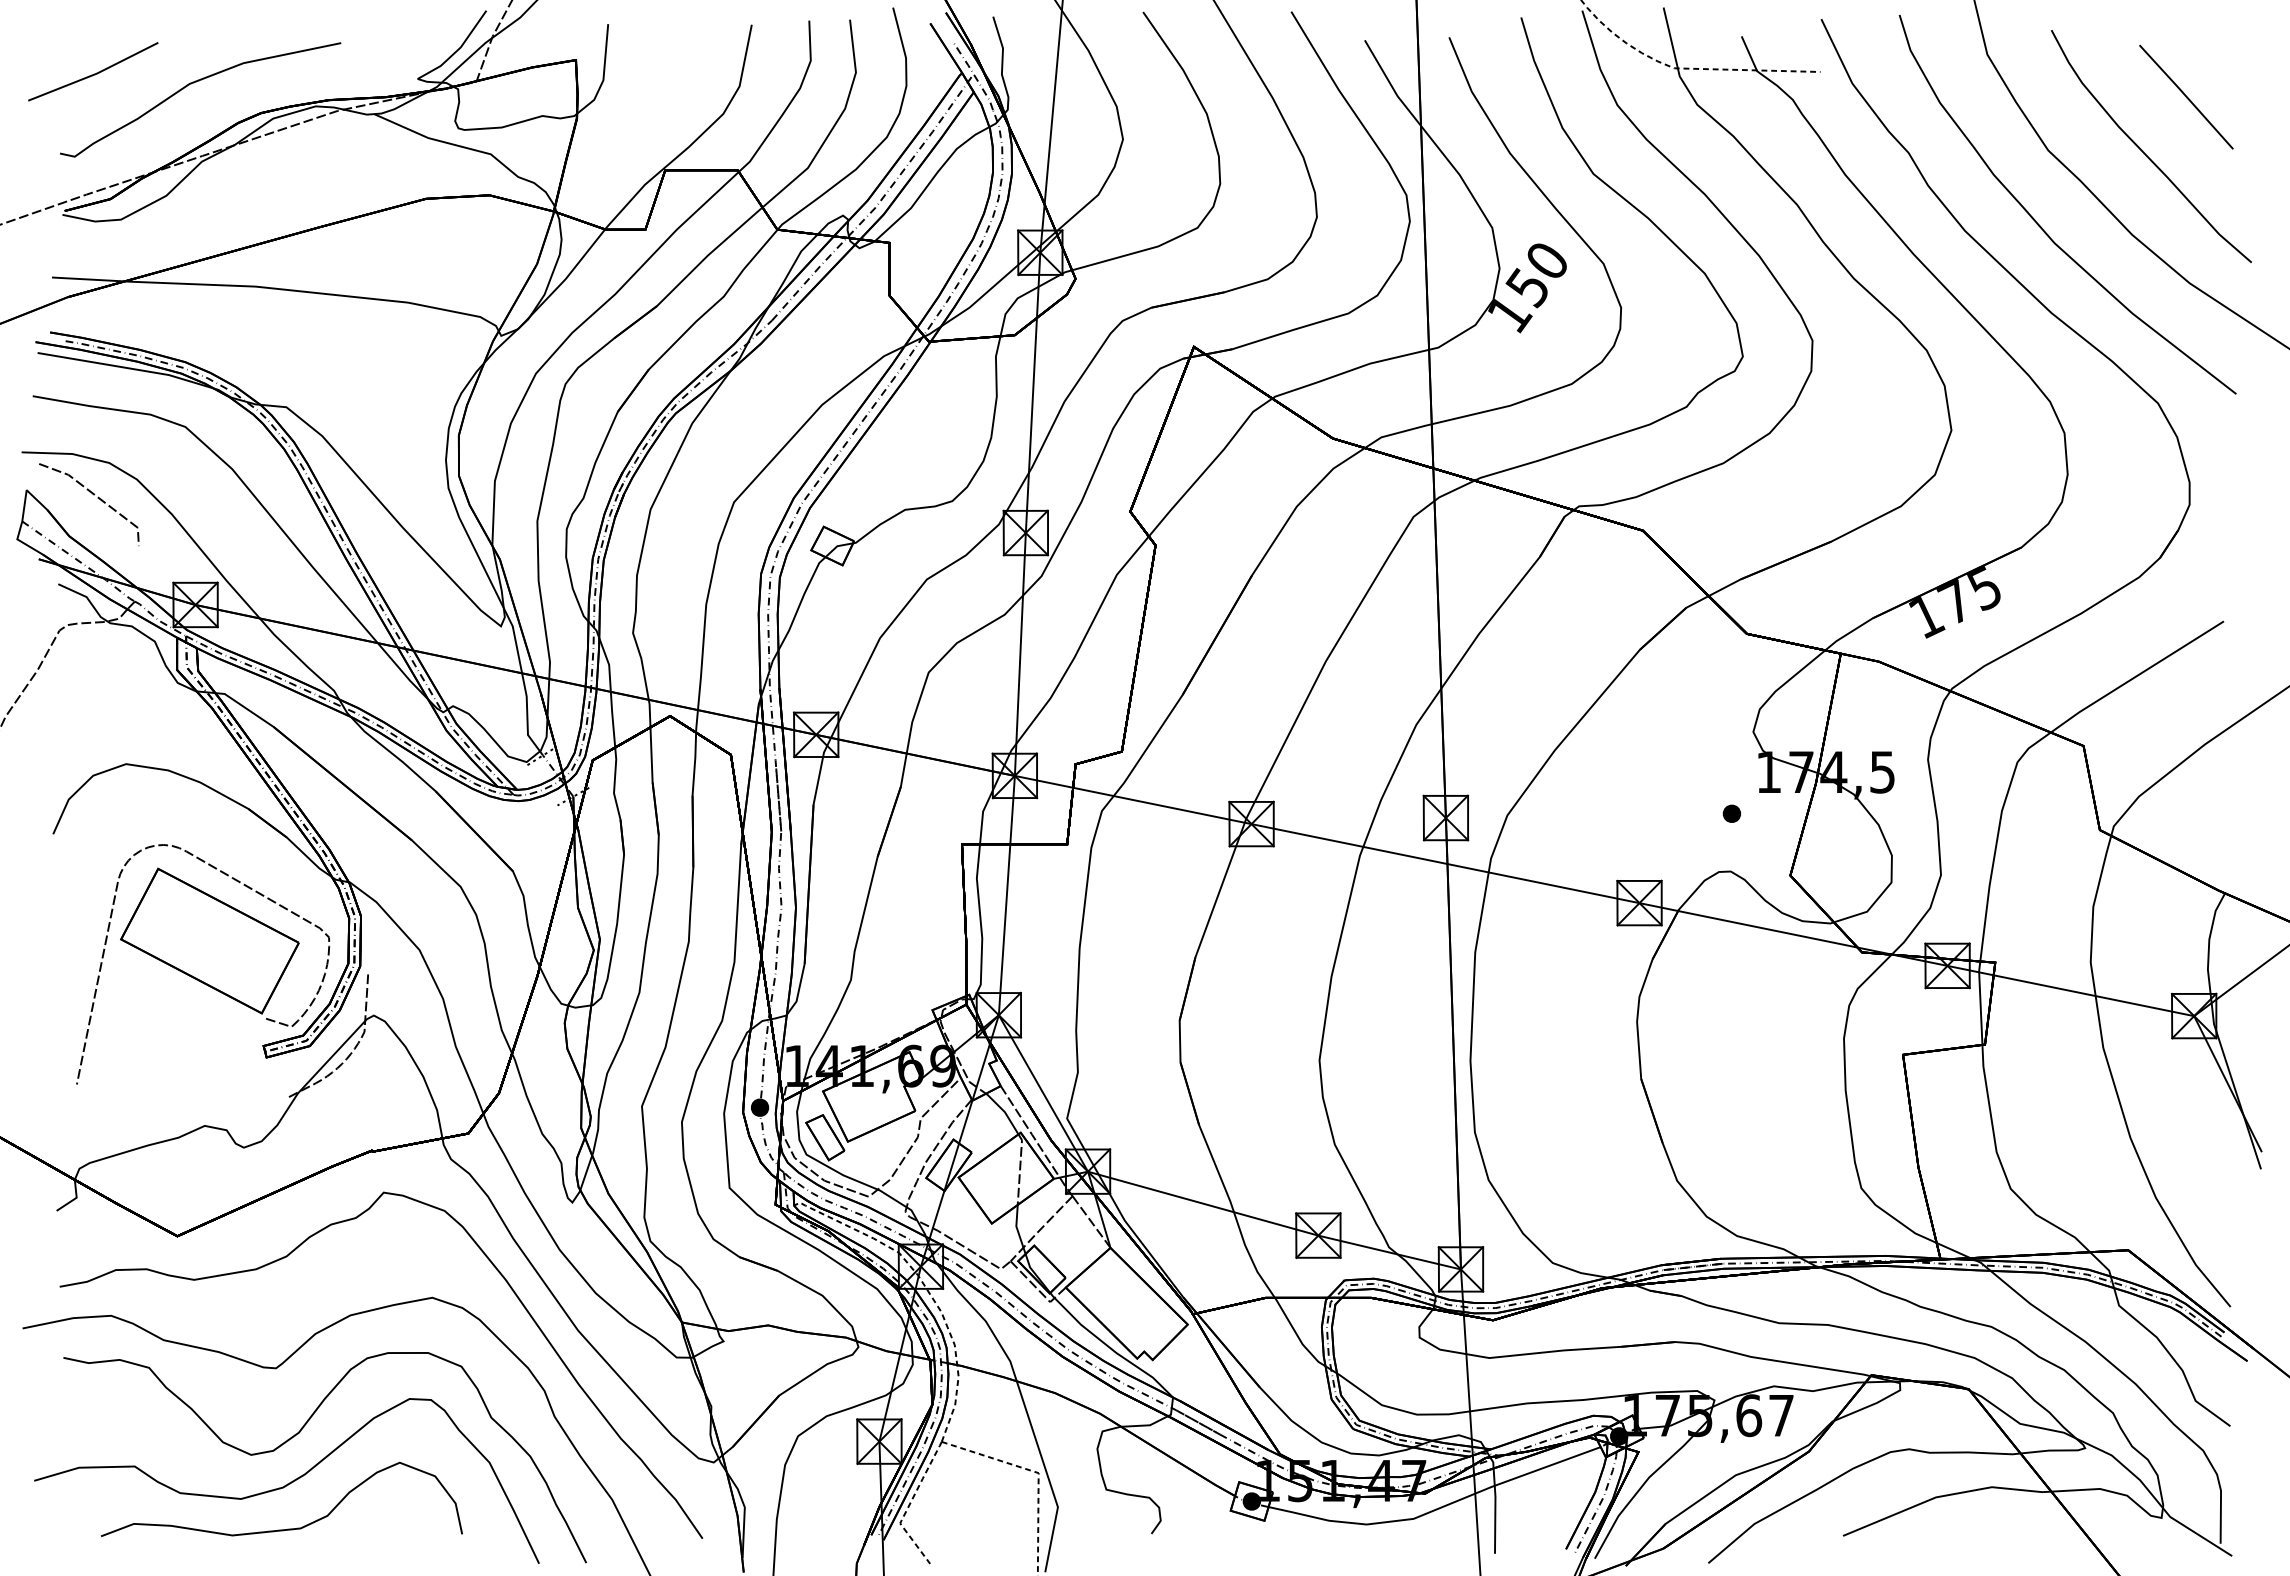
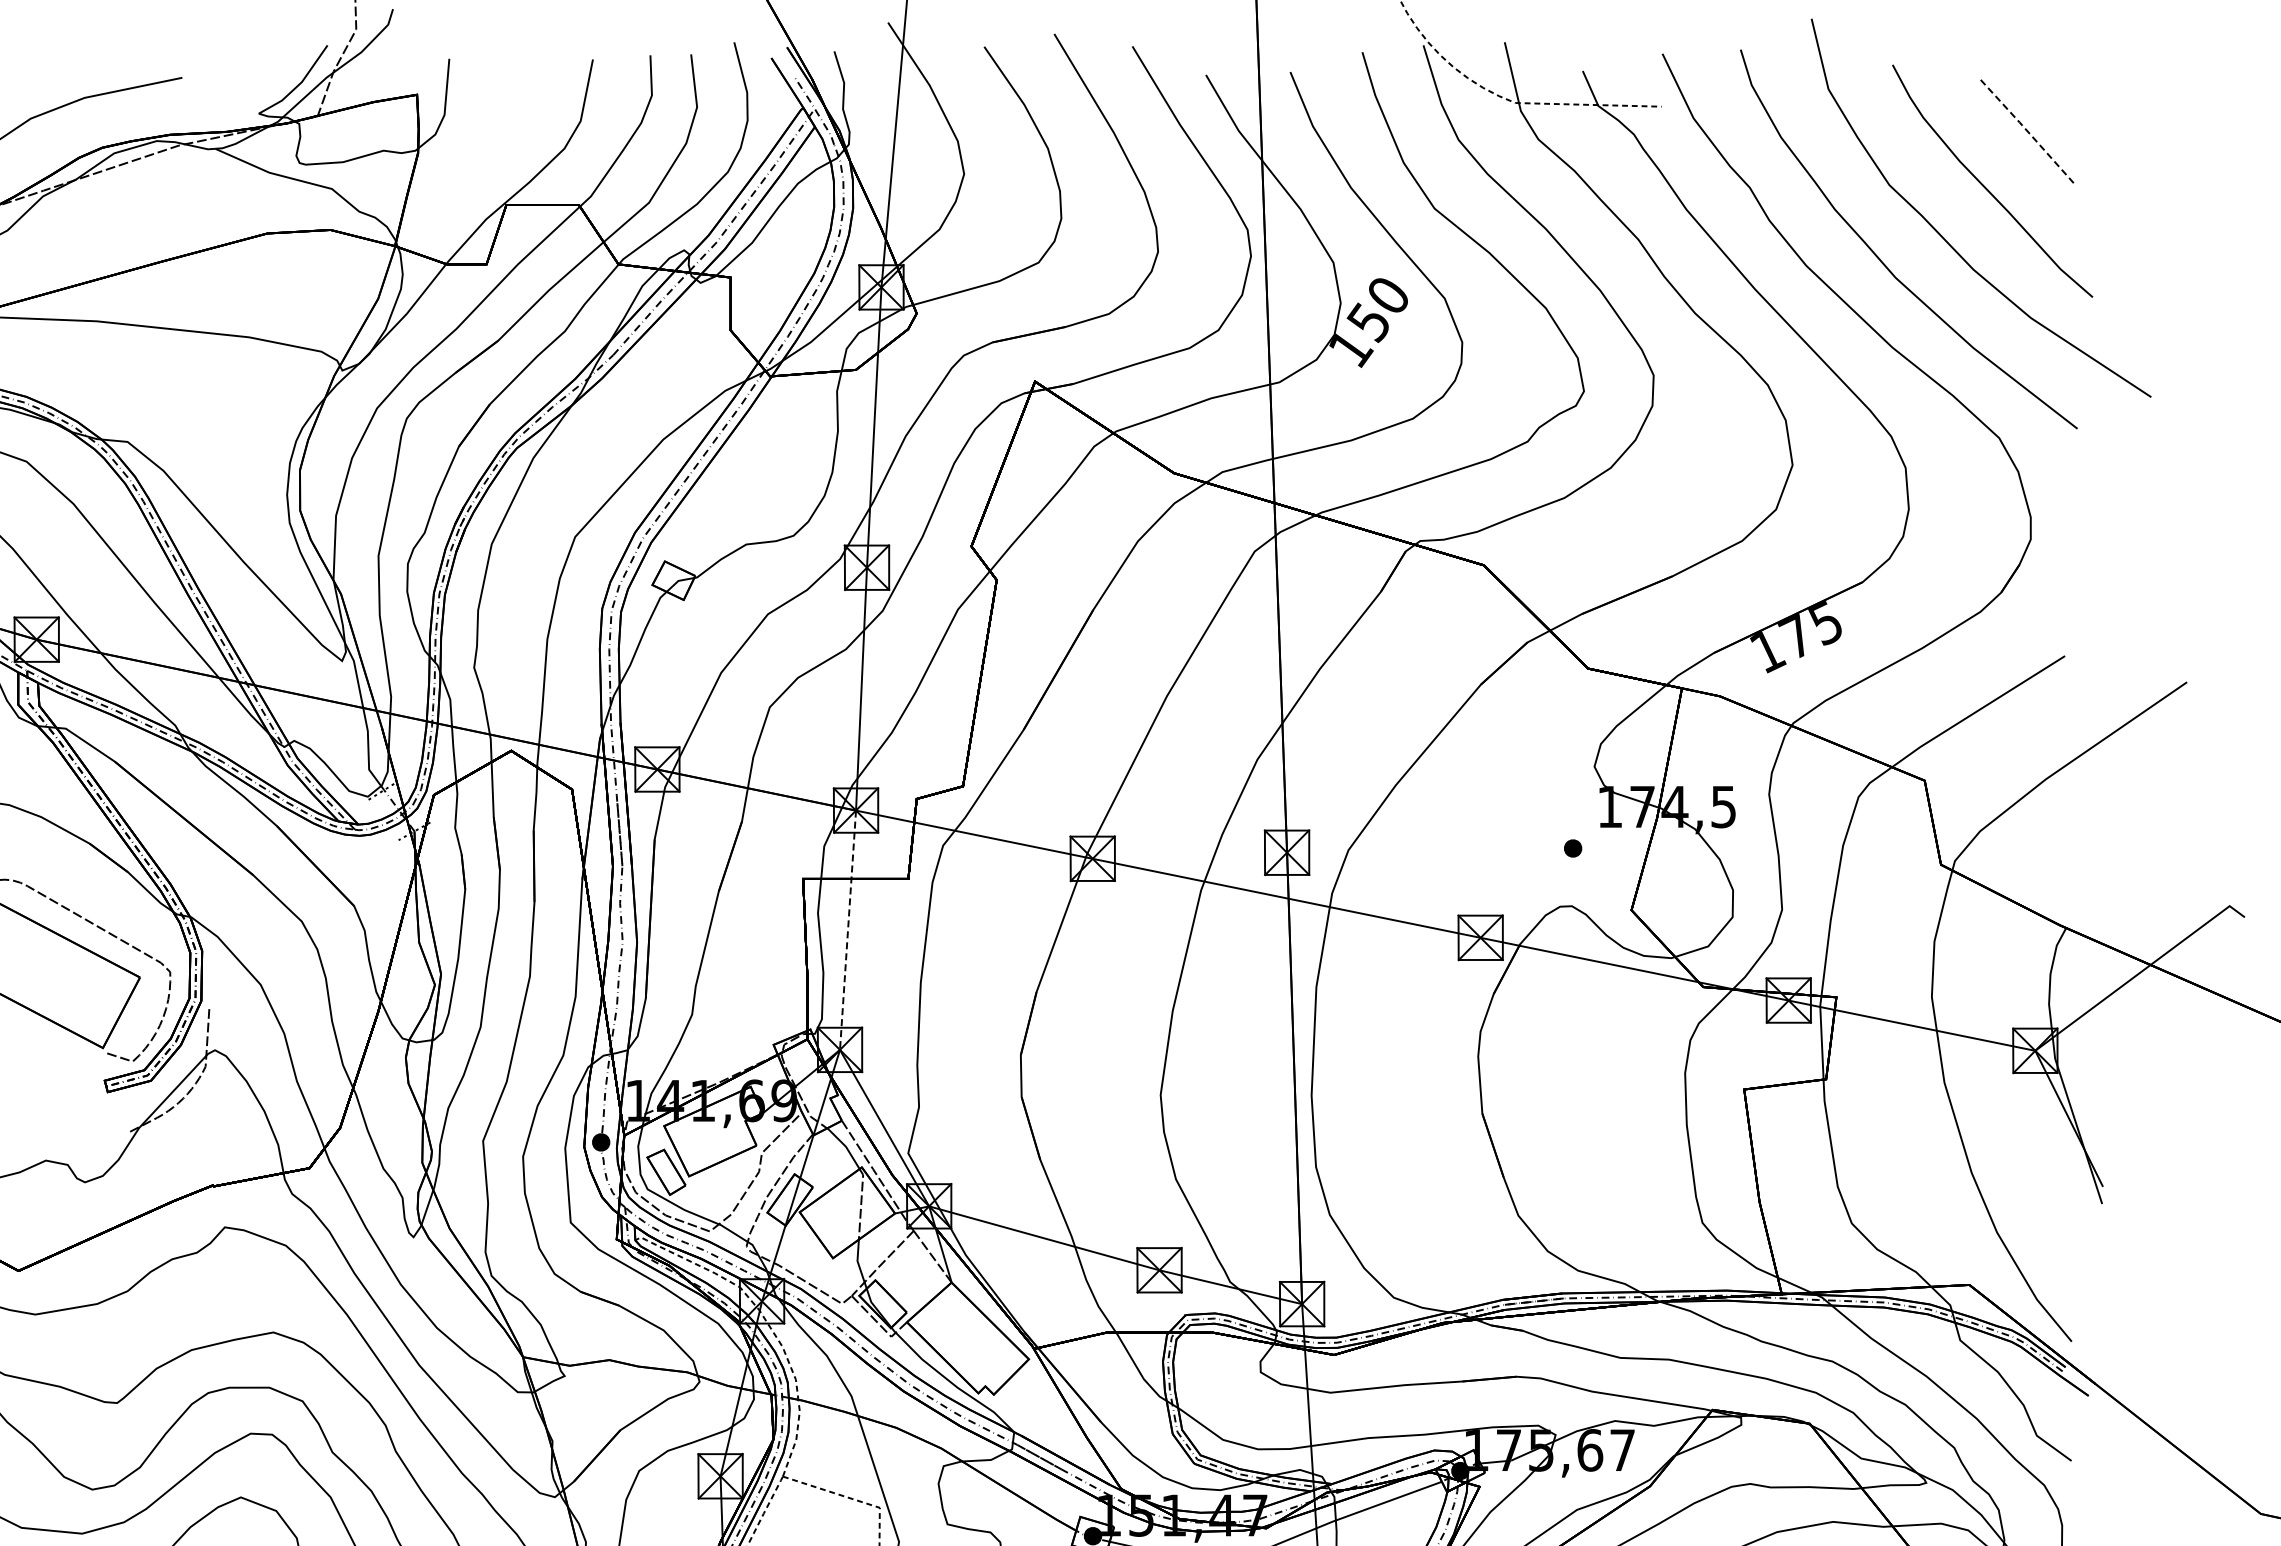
line: (2186, 96) -> (2027, 131), solid -> dashed
line: (1006, 895) -> (847, 930), solid -> dashed

